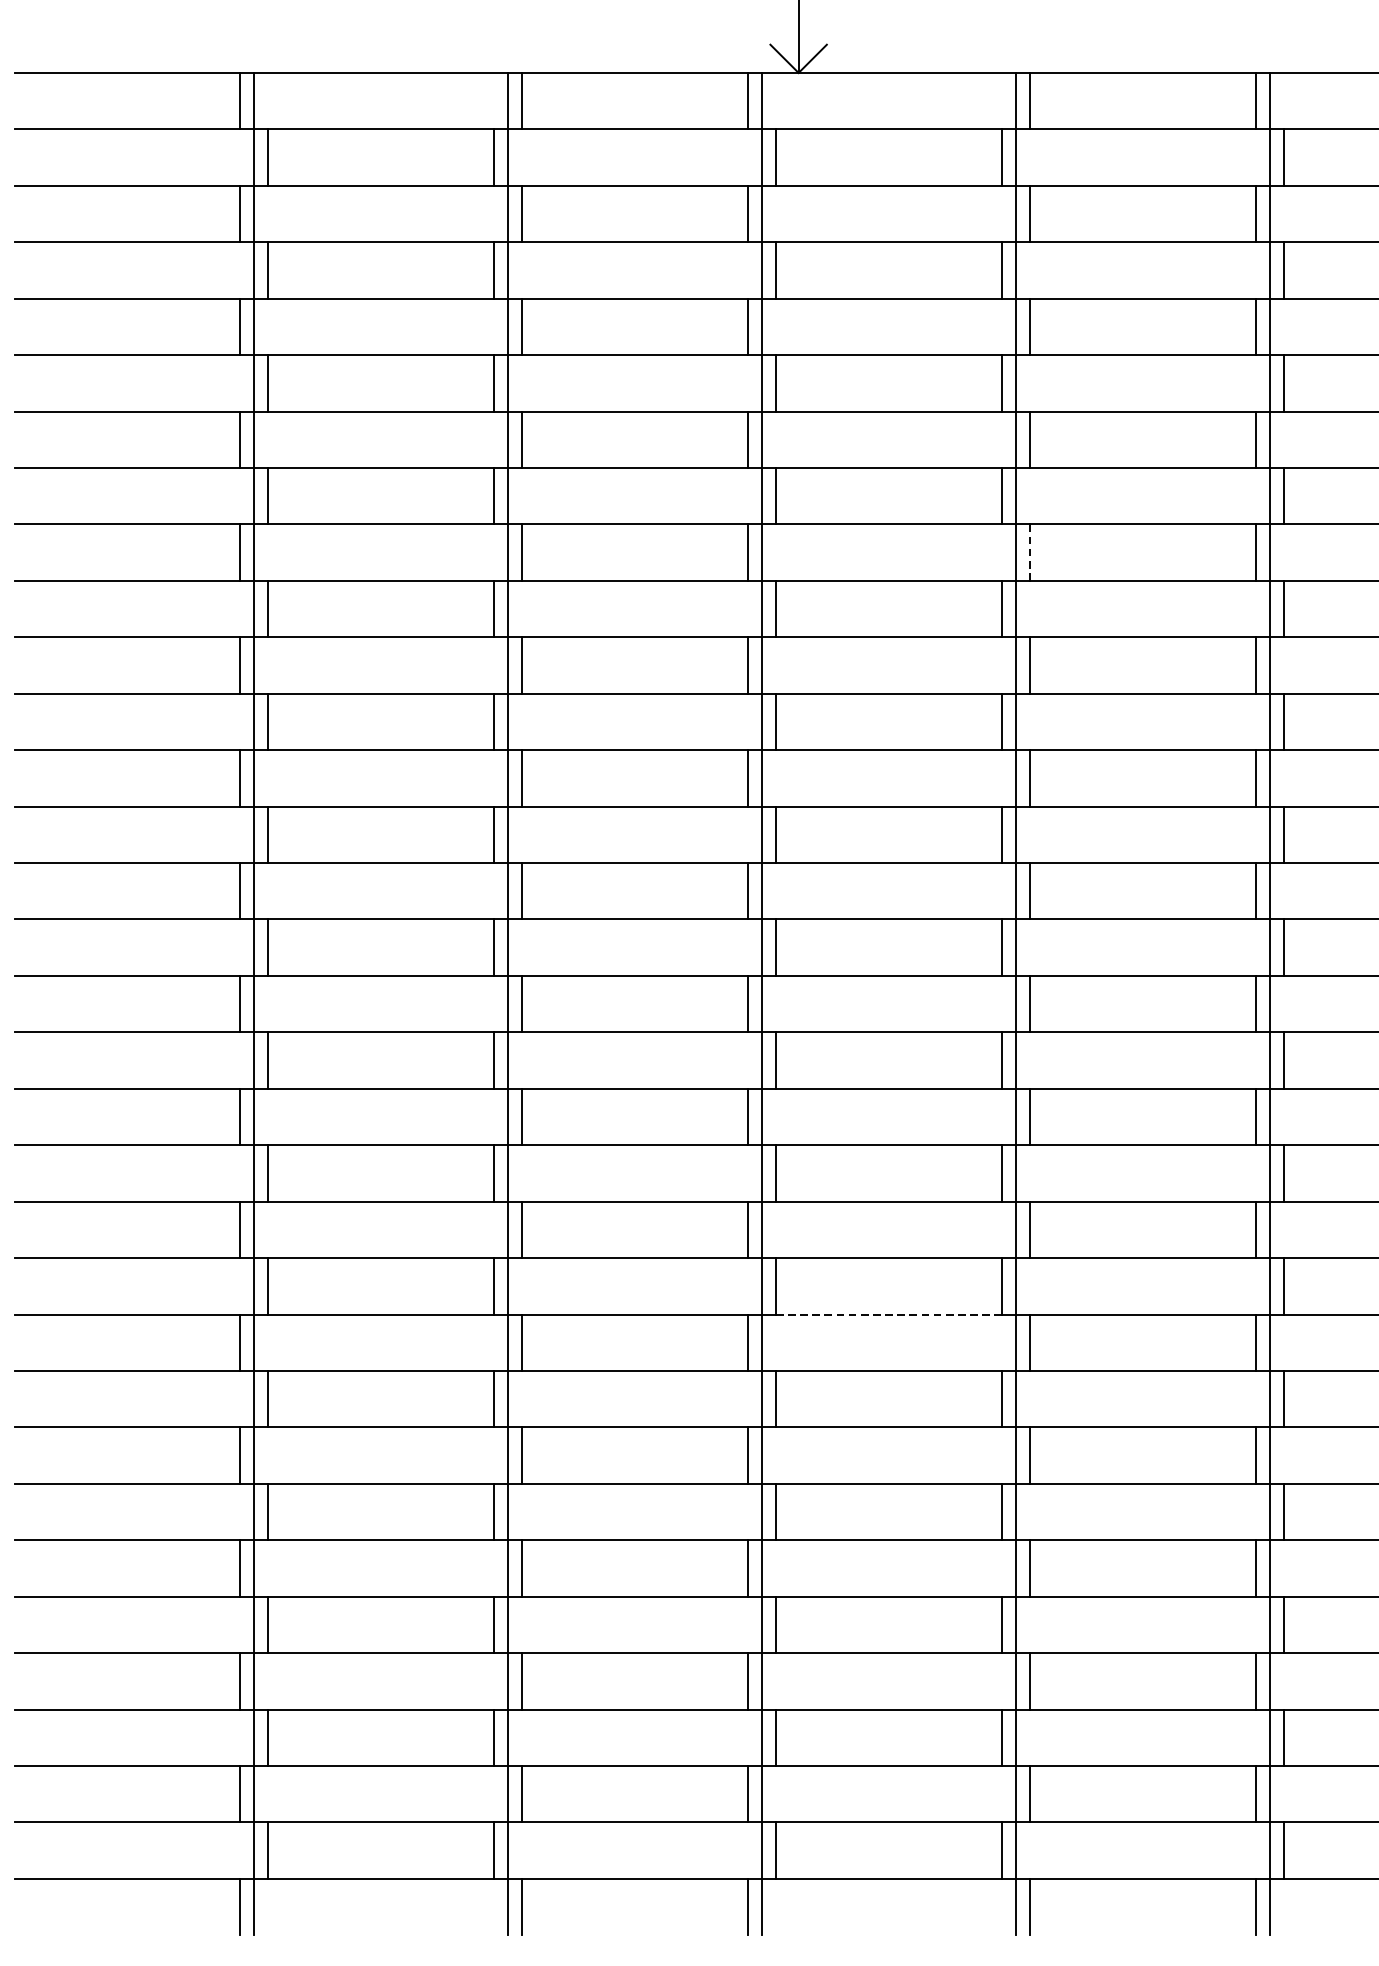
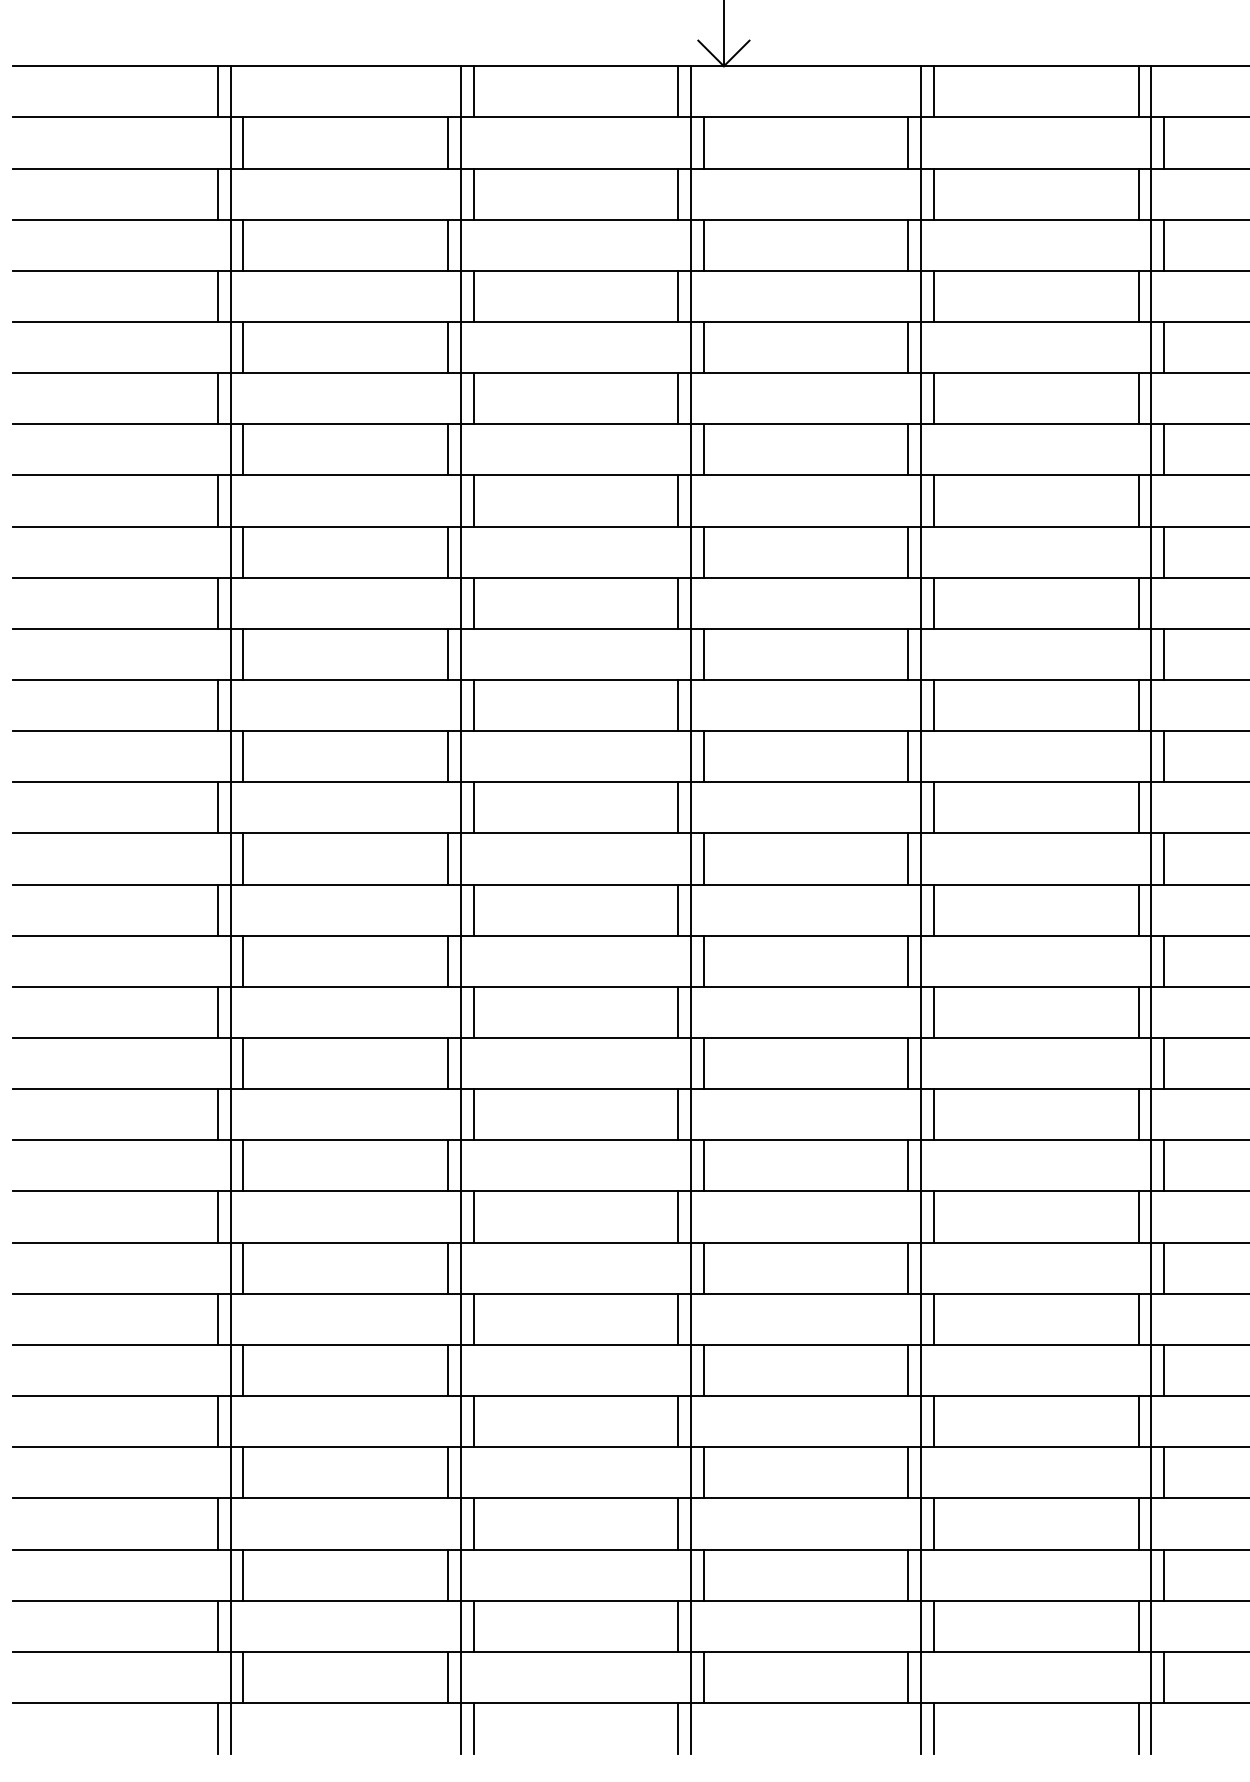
line: (1029, 552) -> (933, 500), dashed -> solid
line: (888, 1314) -> (805, 1191), dashed -> solid

